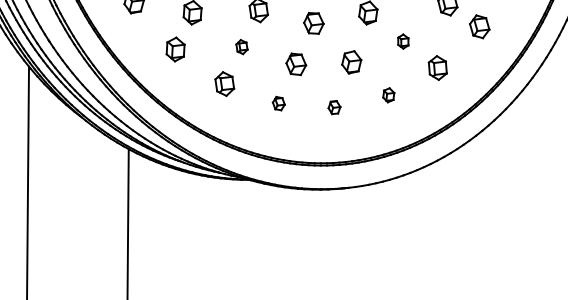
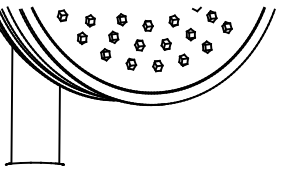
part: (402, 41) -> (190, 34), size x1.67
part: (241, 45) -> (113, 36), size x1.67
part: (388, 93) -> (183, 59), size x1.67
part: (279, 102) -> (131, 63), size x1.67
part: (333, 106) -> (157, 65), size x1.67

